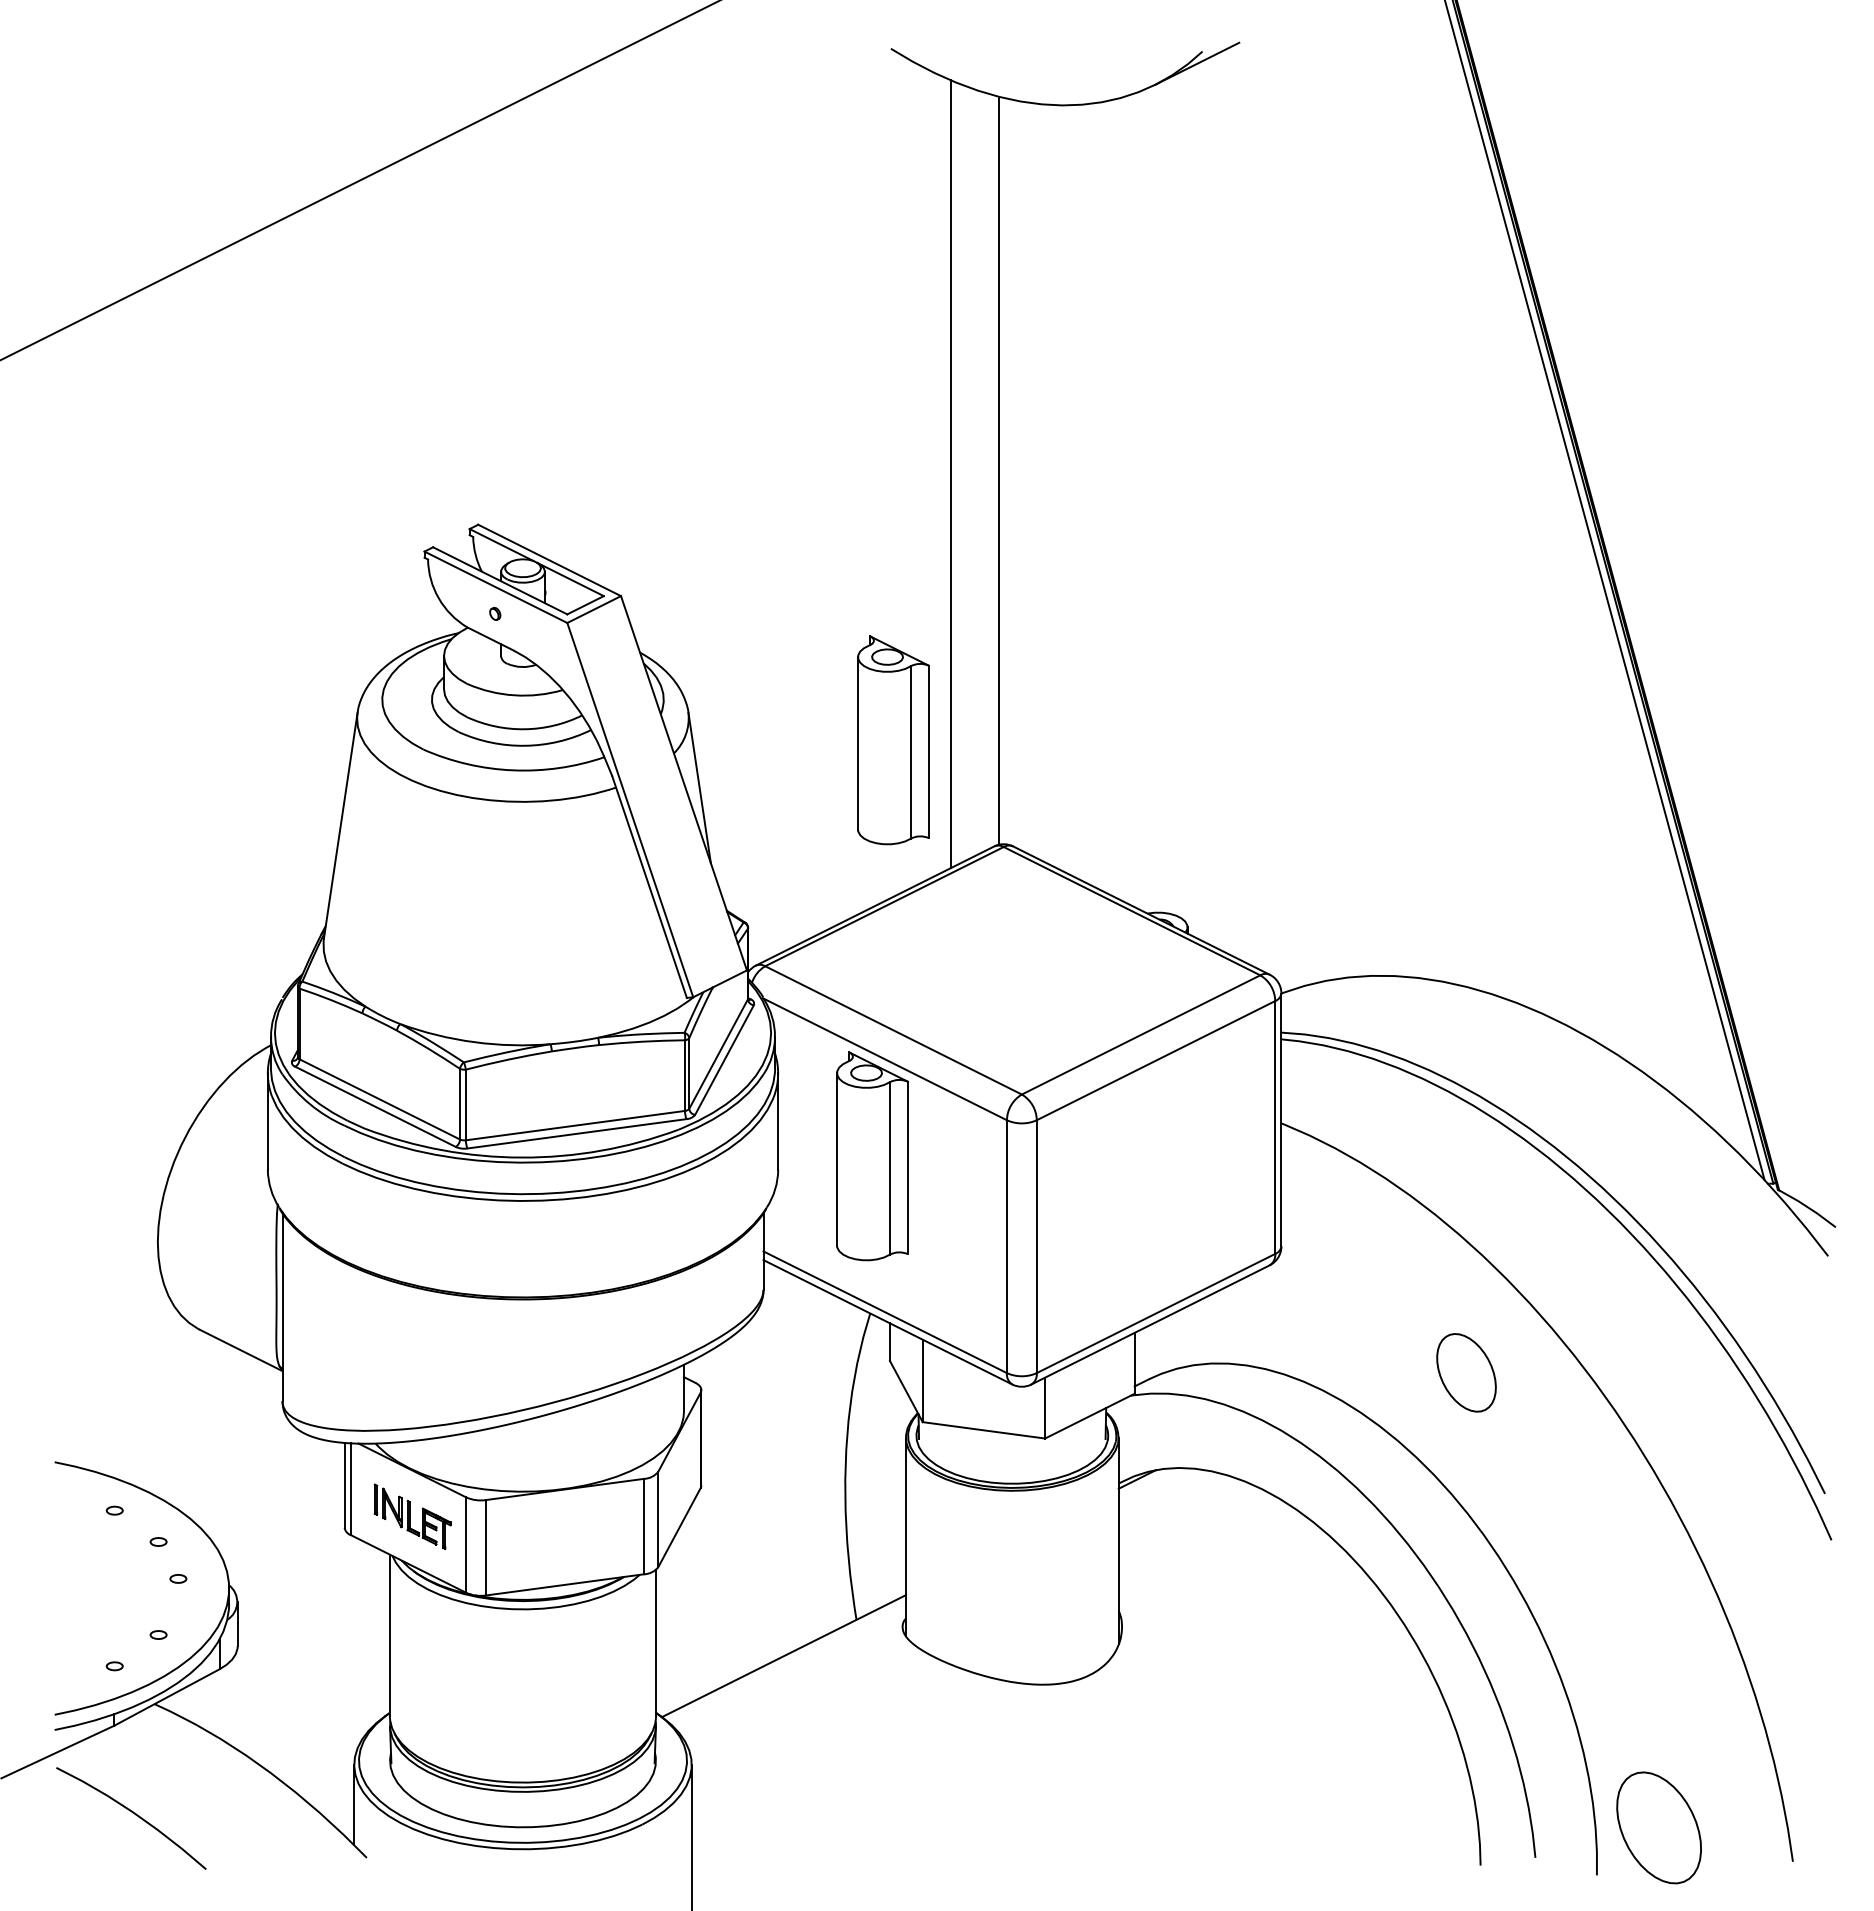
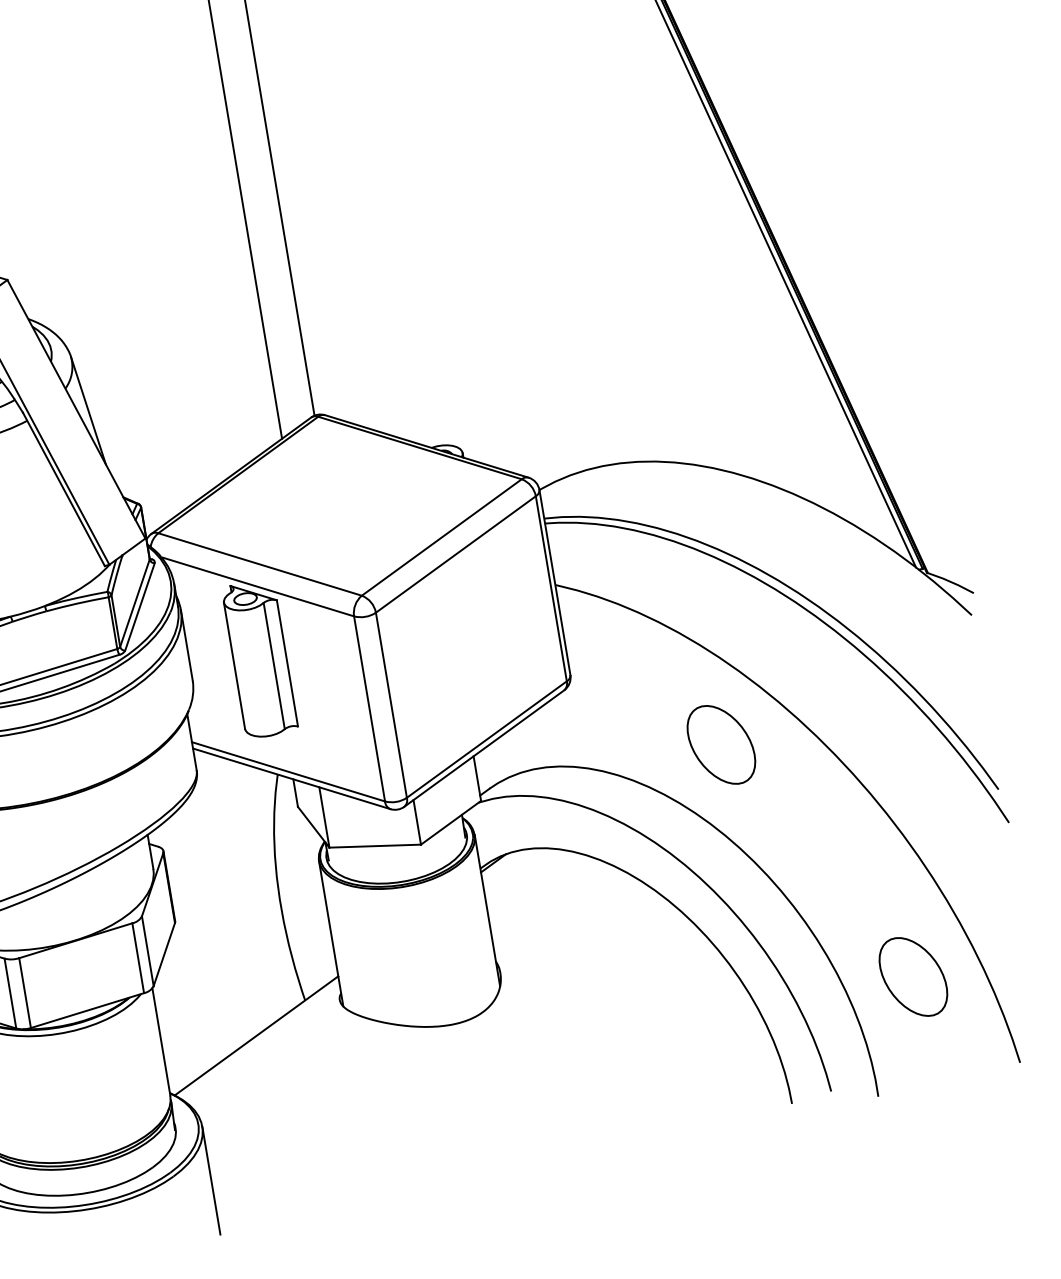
part: (893, 740) -> (224, 352), removed
part: (1466, 1372) -> (721, 744), size x1.43
part: (1658, 1827) -> (912, 976), moved

